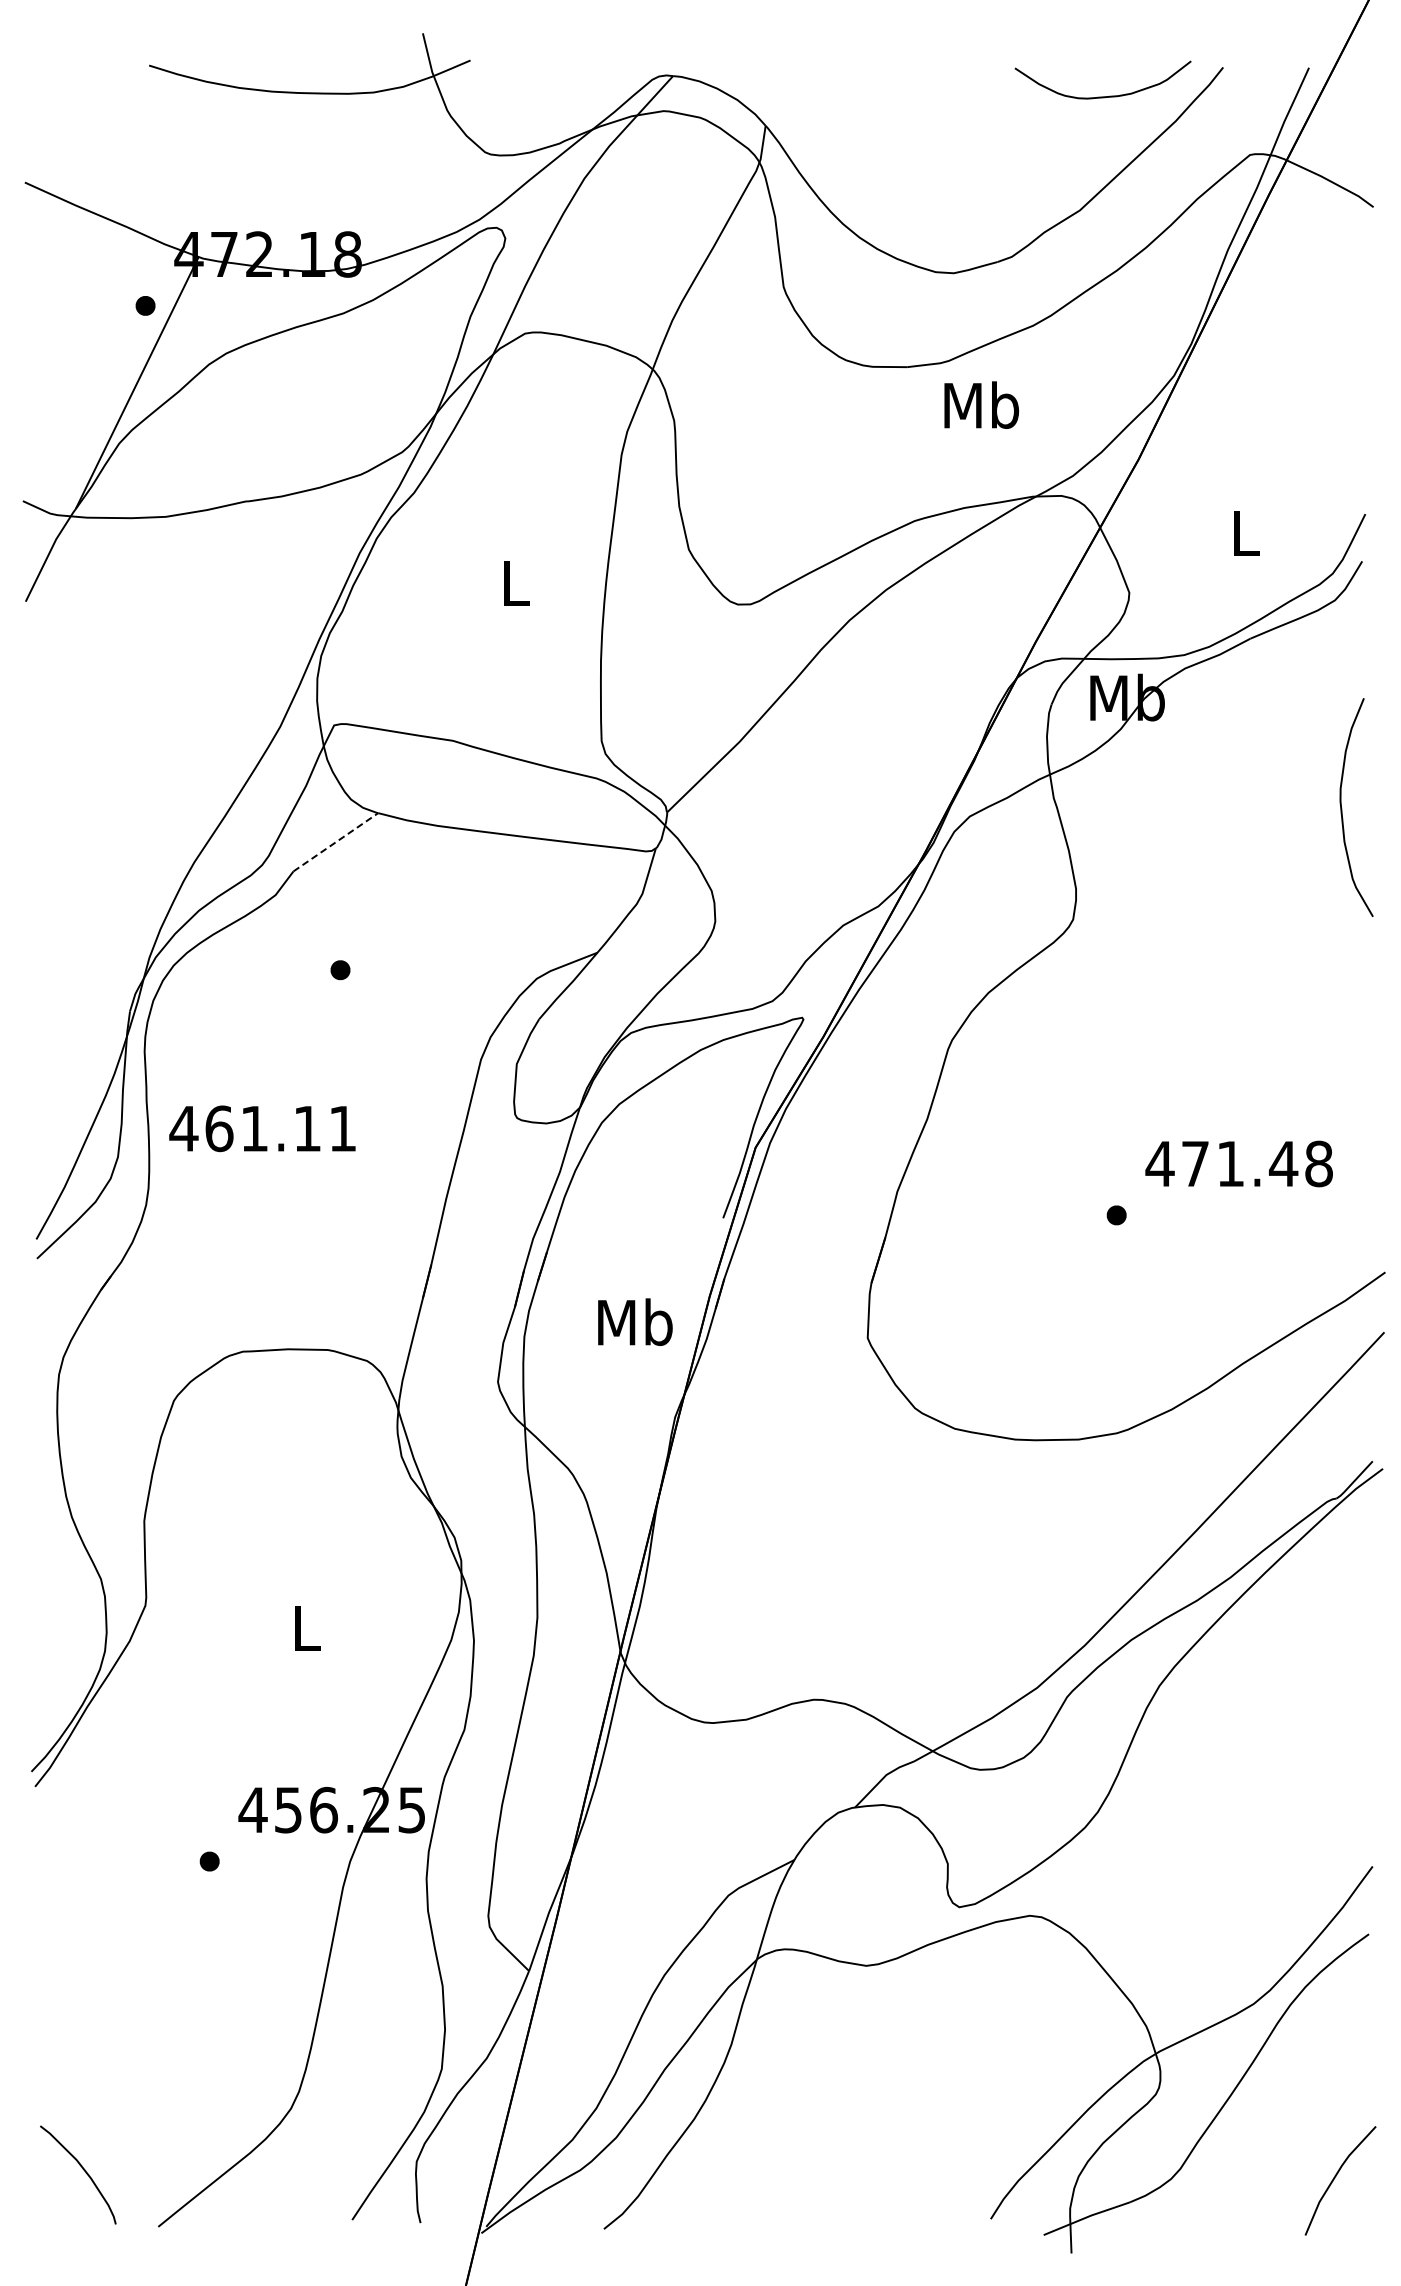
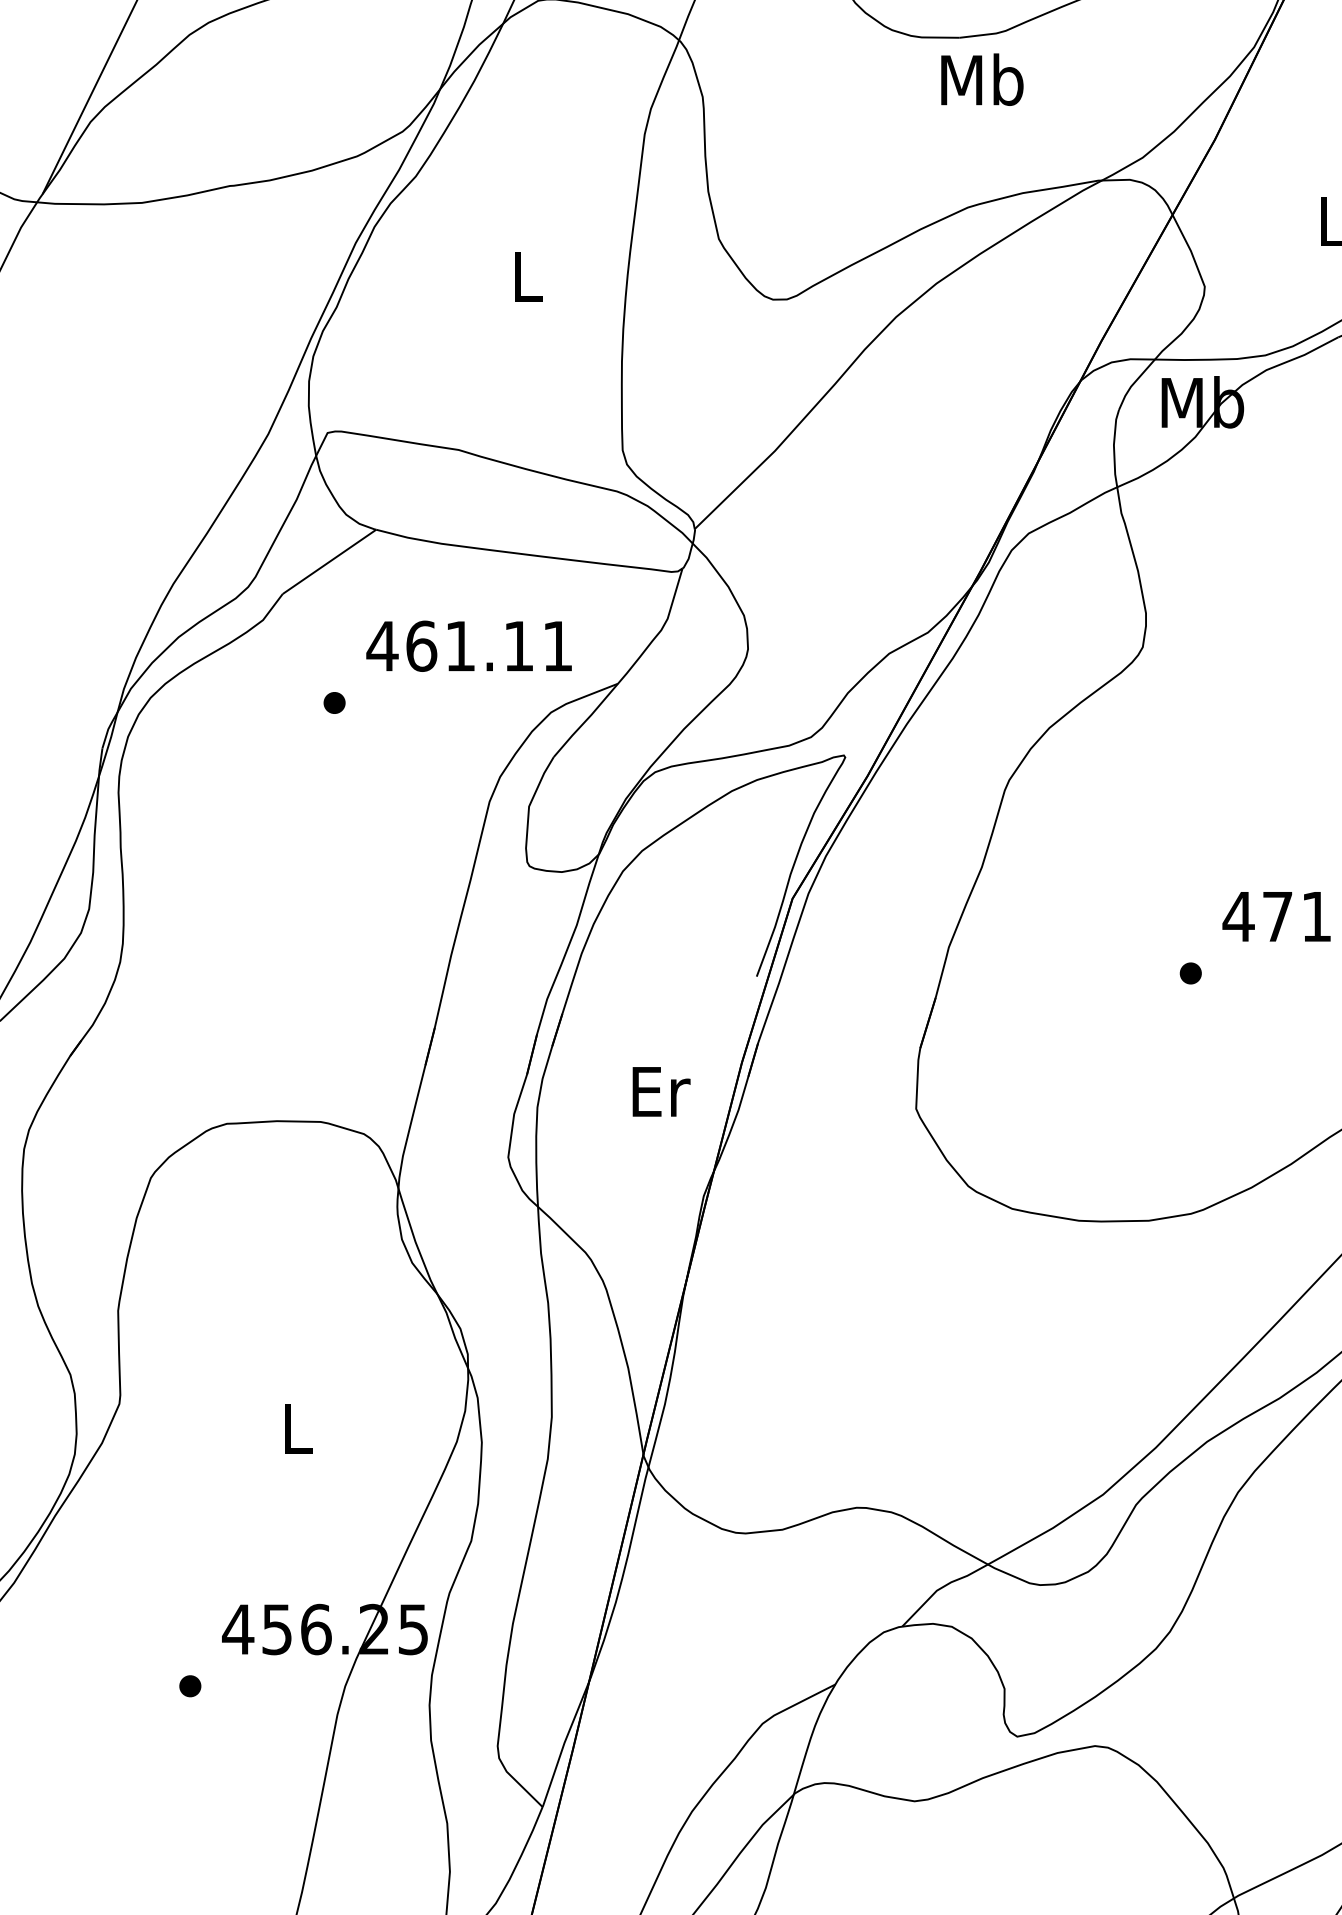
text: (981, 404) -> (982, 78), moved
line: (335, 842) -> (329, 562), dashed -> solid
text: (262, 1128) -> (469, 645), moved
text: (635, 1321) -> (660, 1090), Mb -> Er

